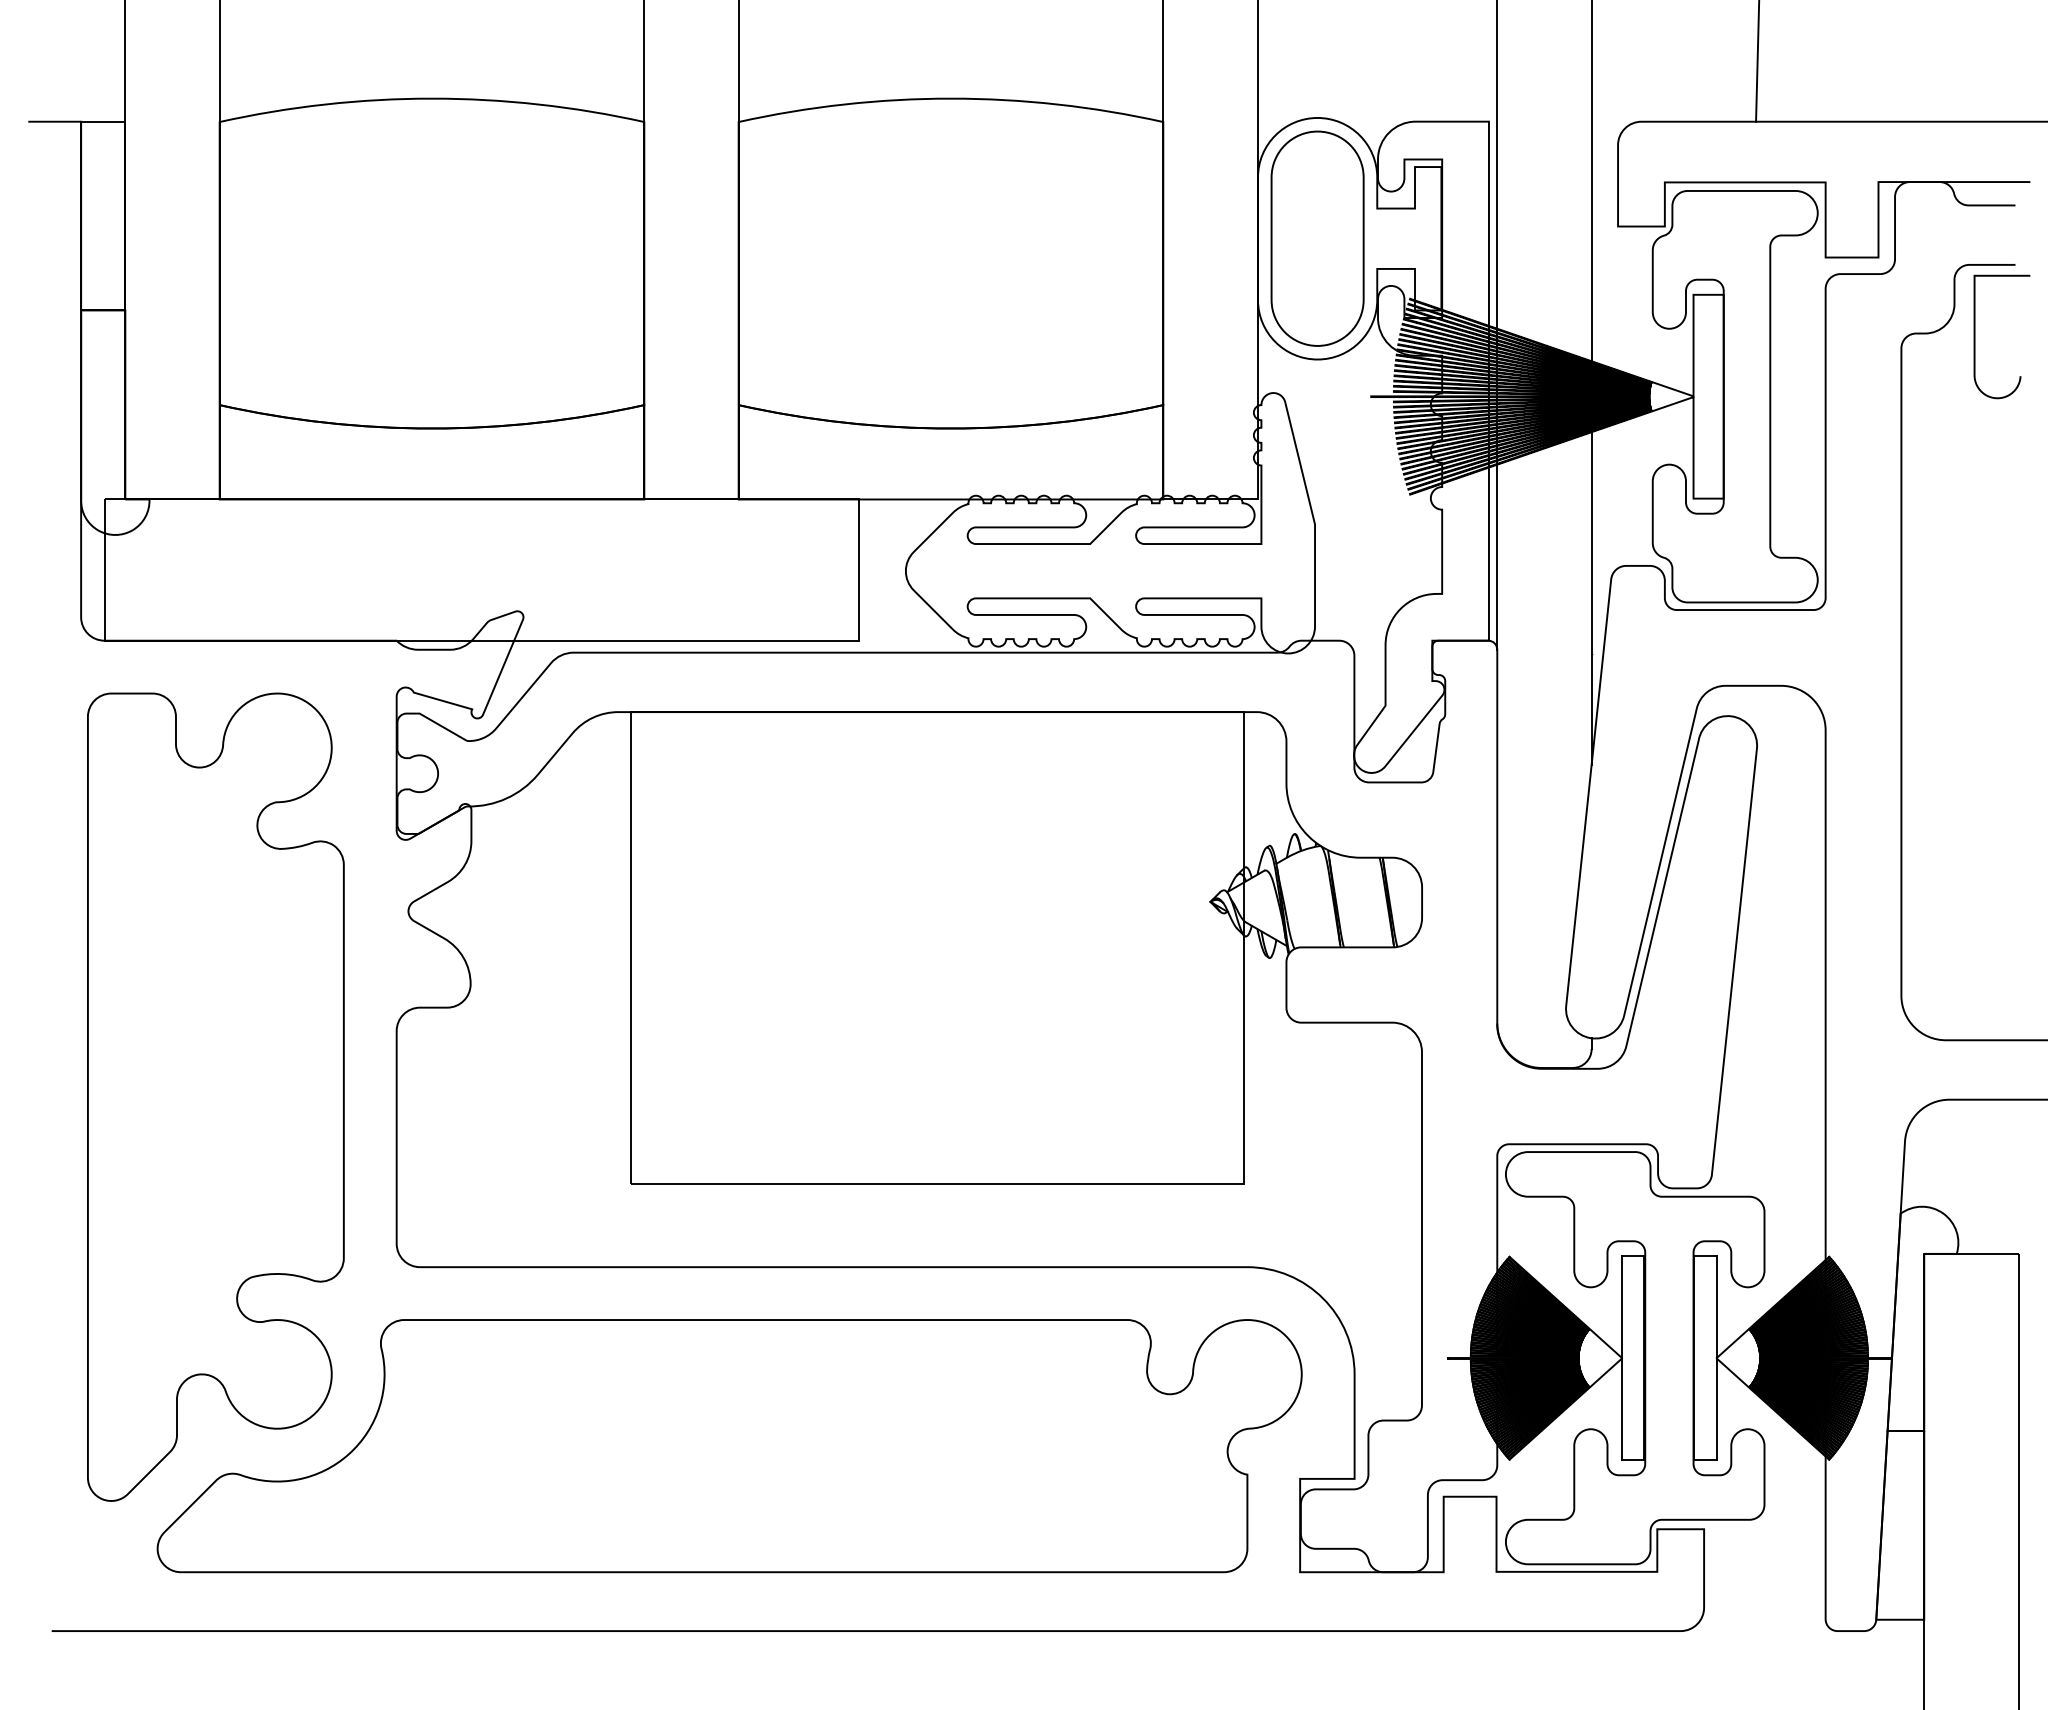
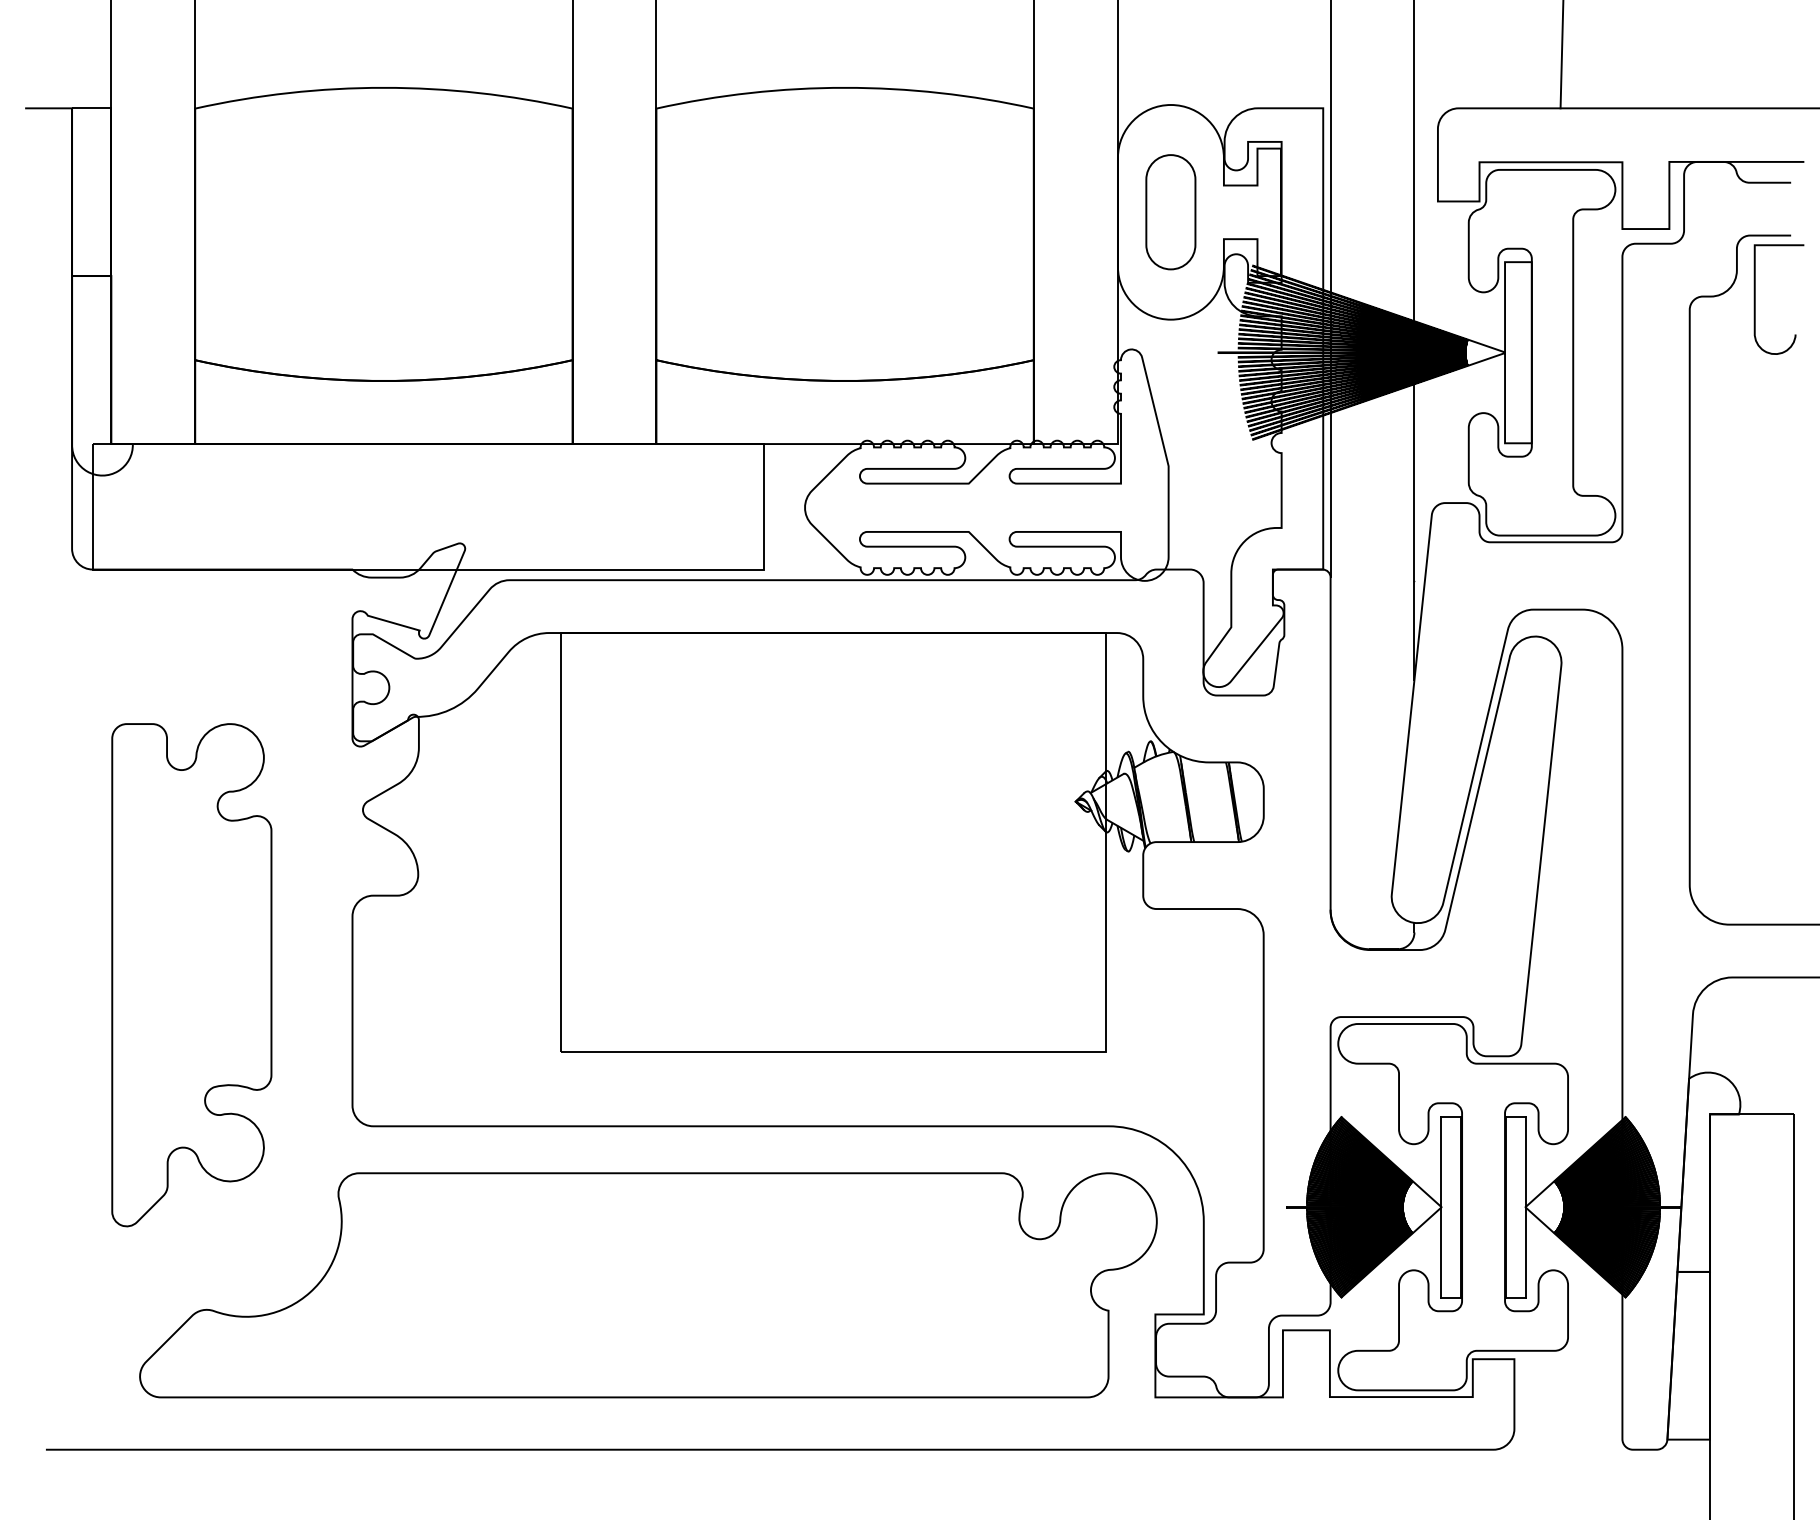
part: (1317, 238) -> (1170, 212), size x0.6
part: (215, 1096) -> (191, 974), size x0.7

